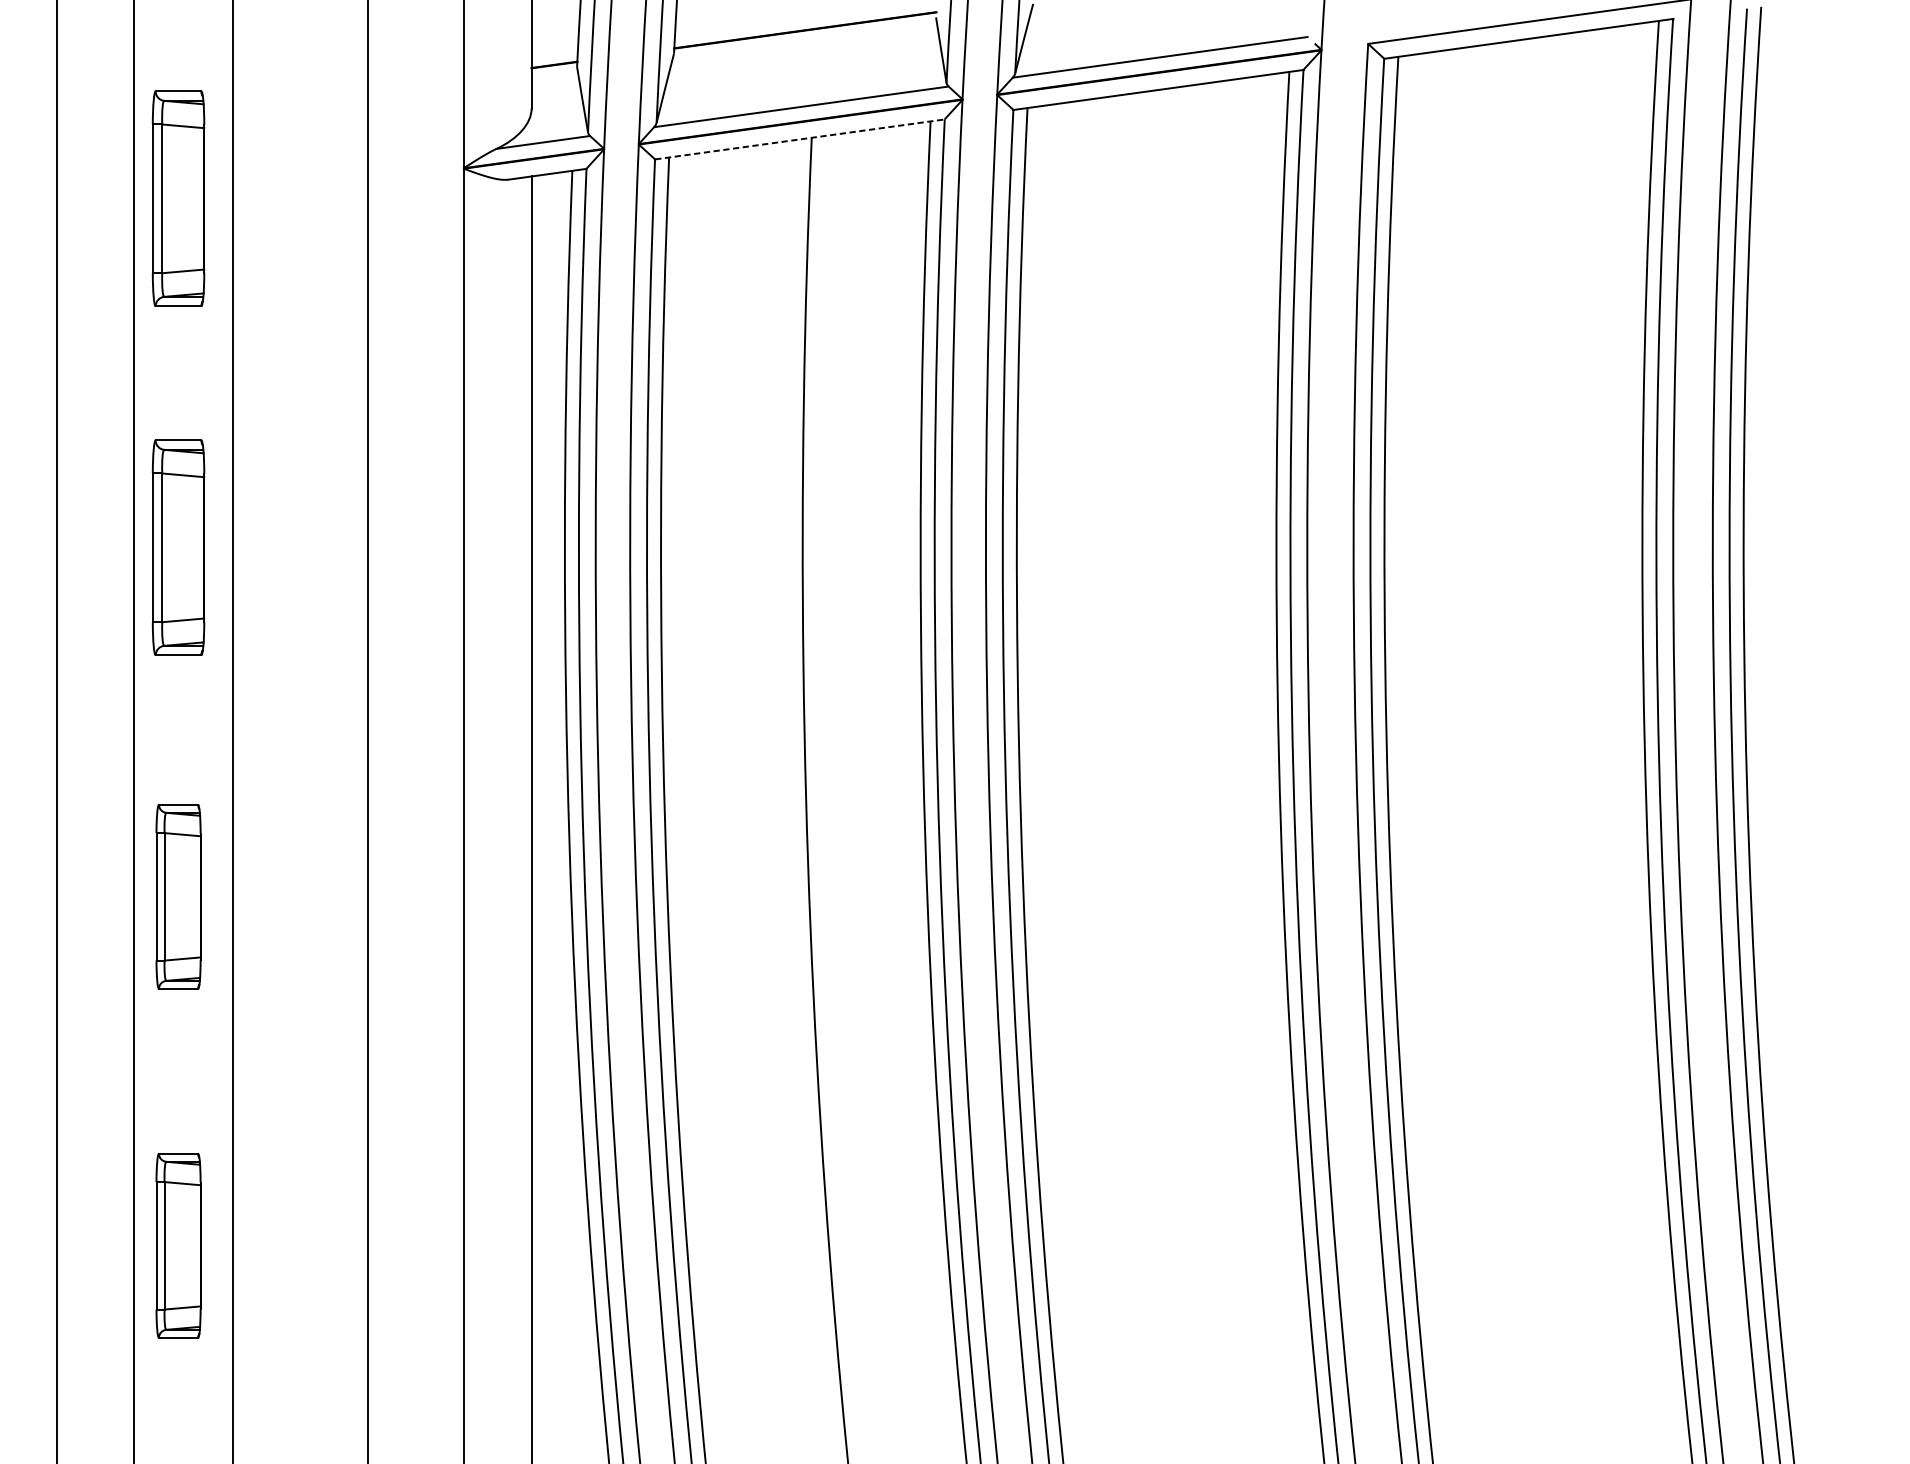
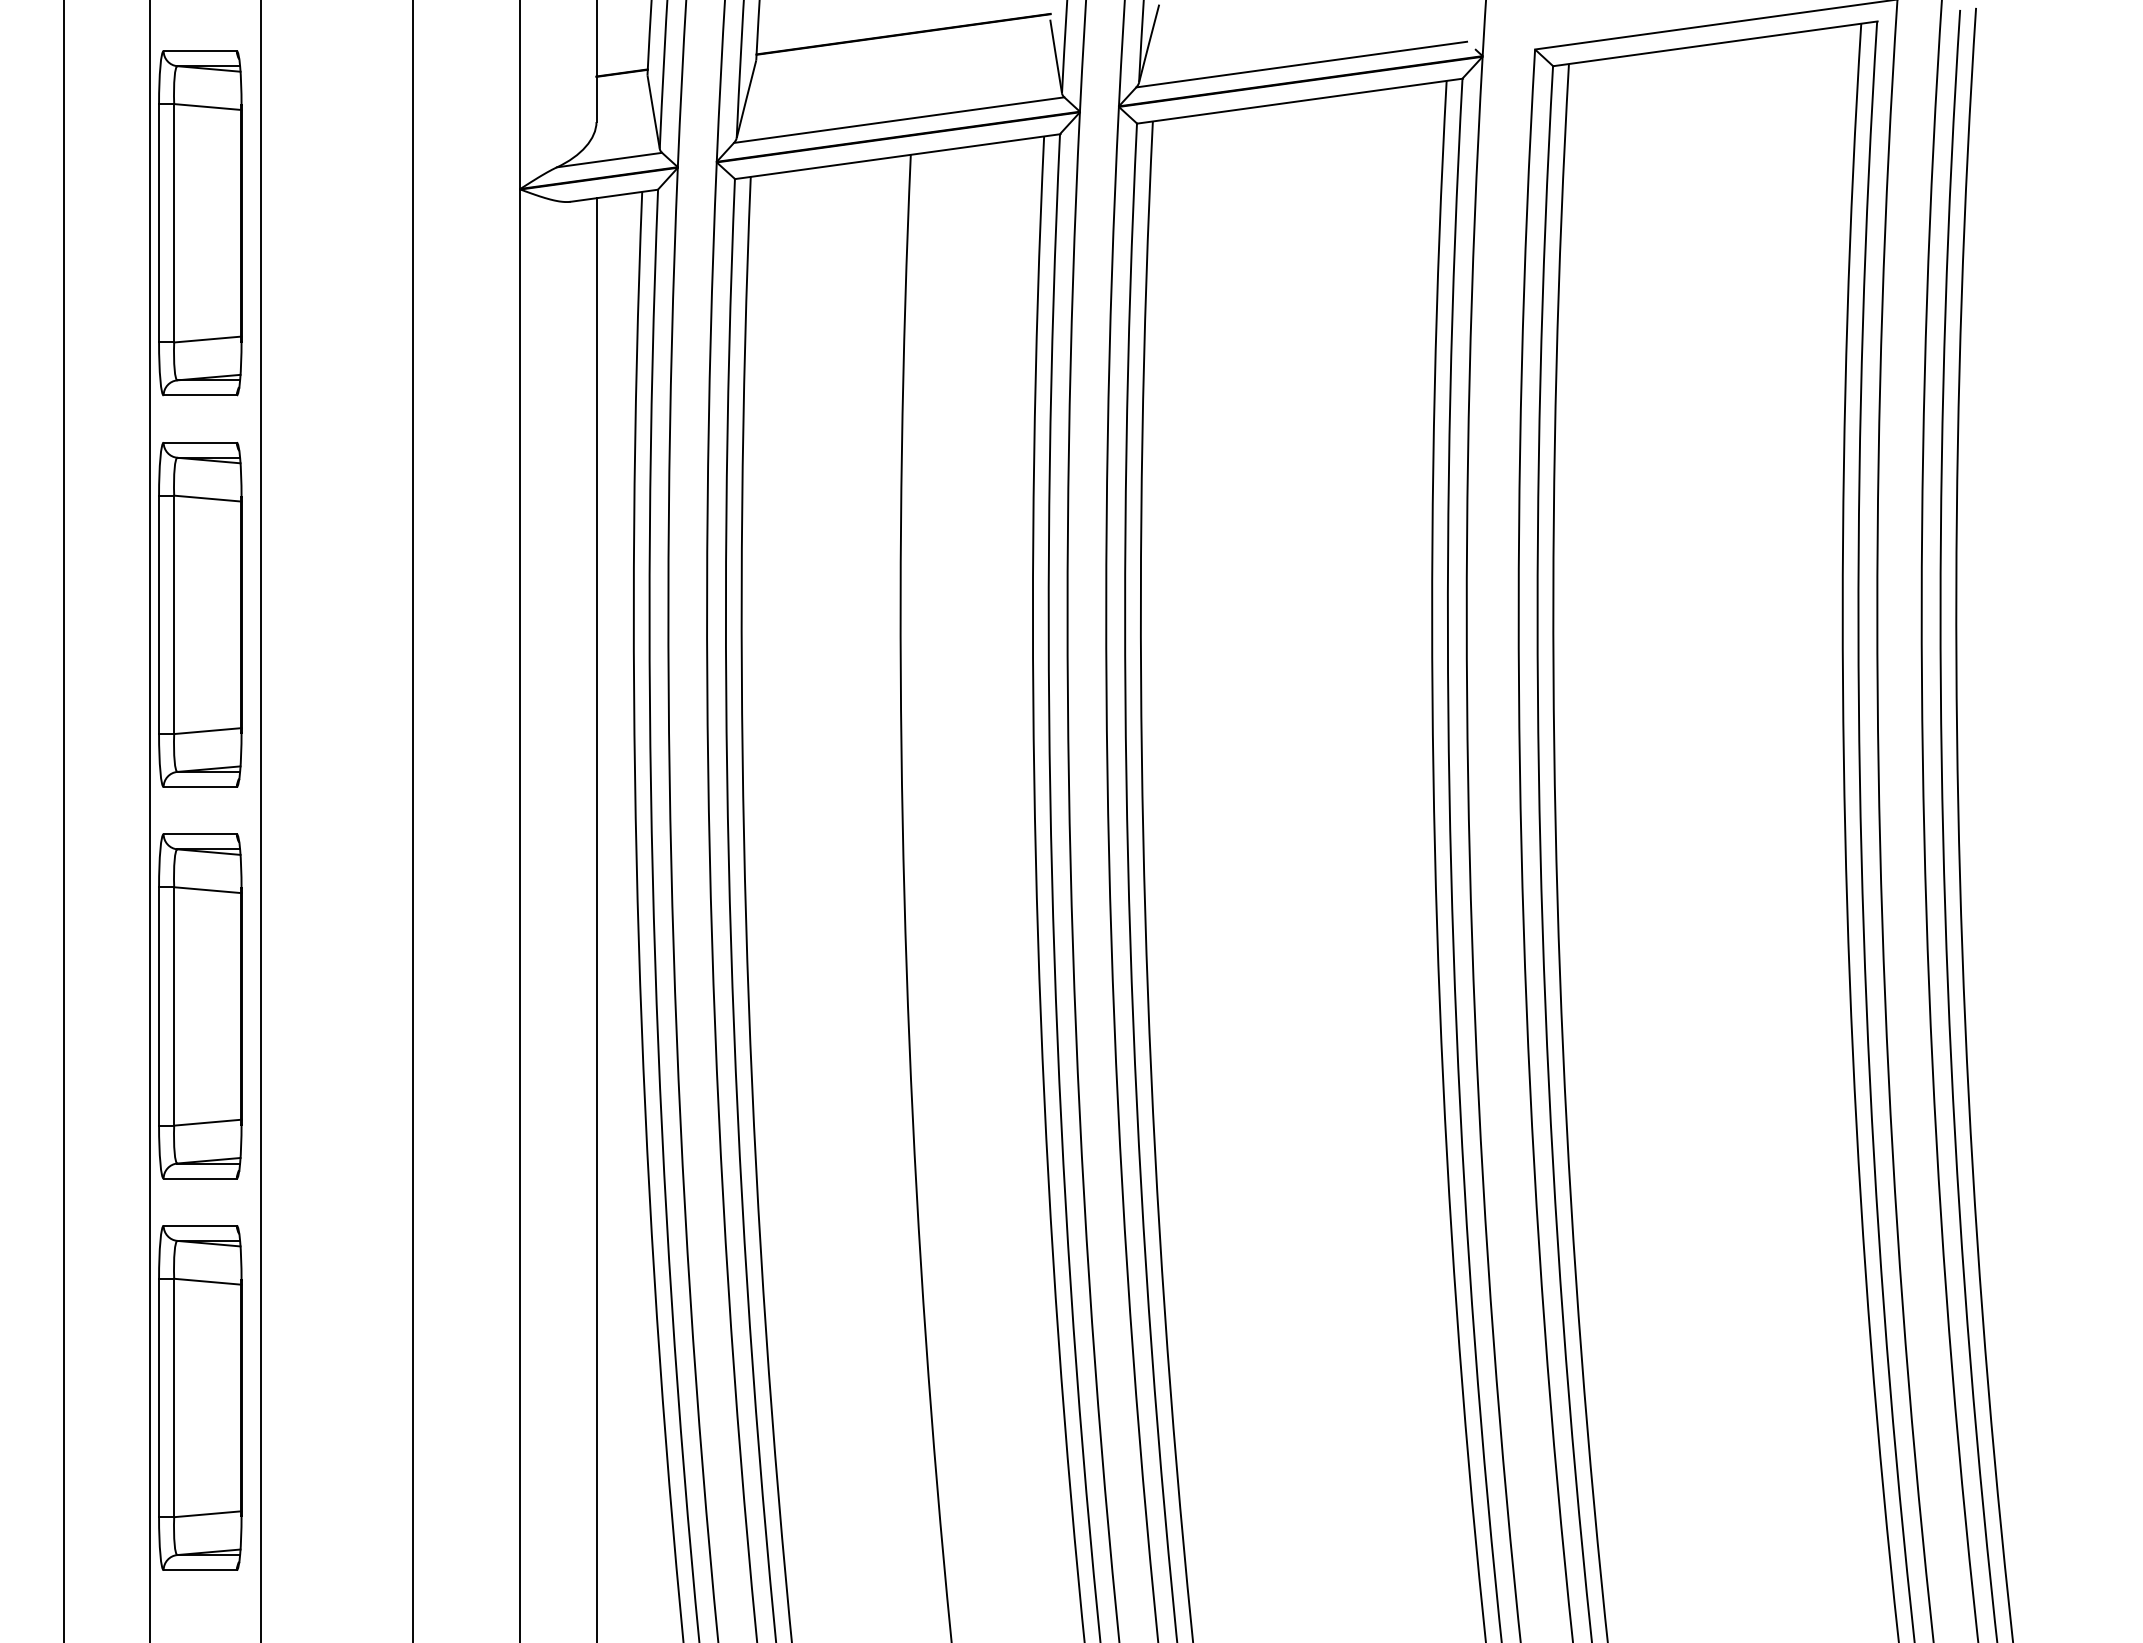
line: (800, 139) -> (898, 156), dashed -> solid
part: (178, 199) -> (200, 223), size x1.43
part: (178, 547) -> (200, 614), size x1.43
part: (178, 896) -> (200, 1006), size x1.67
part: (178, 1245) -> (200, 1397), size x1.67

